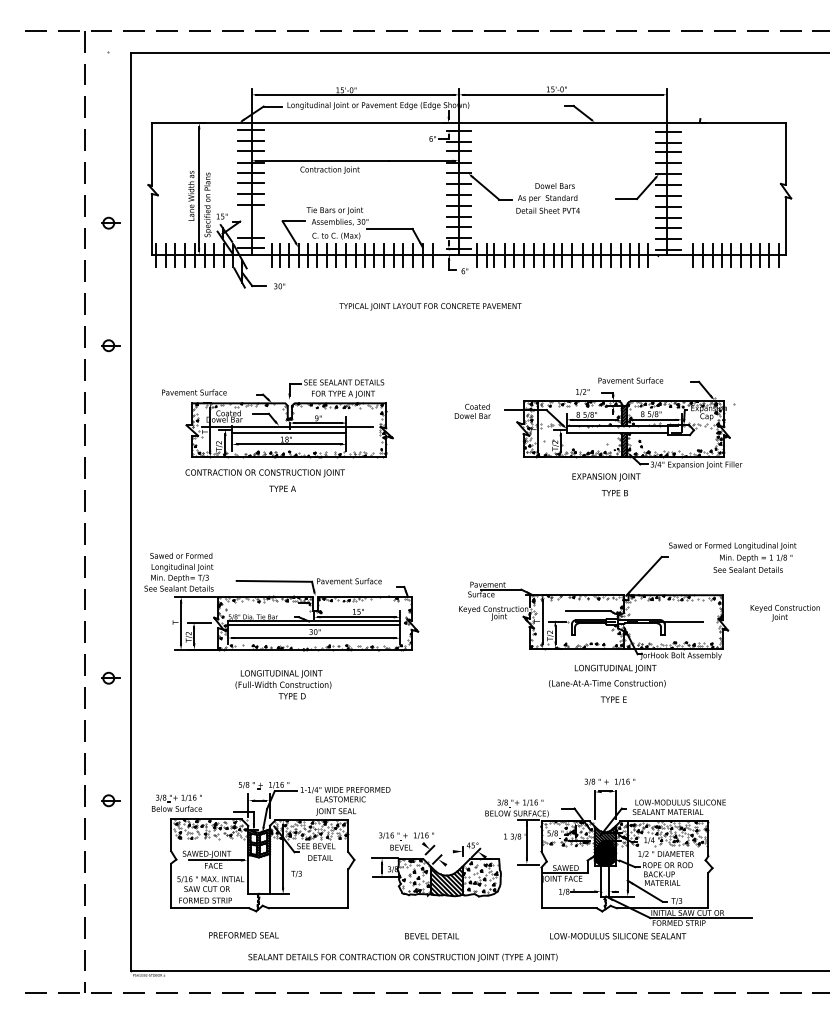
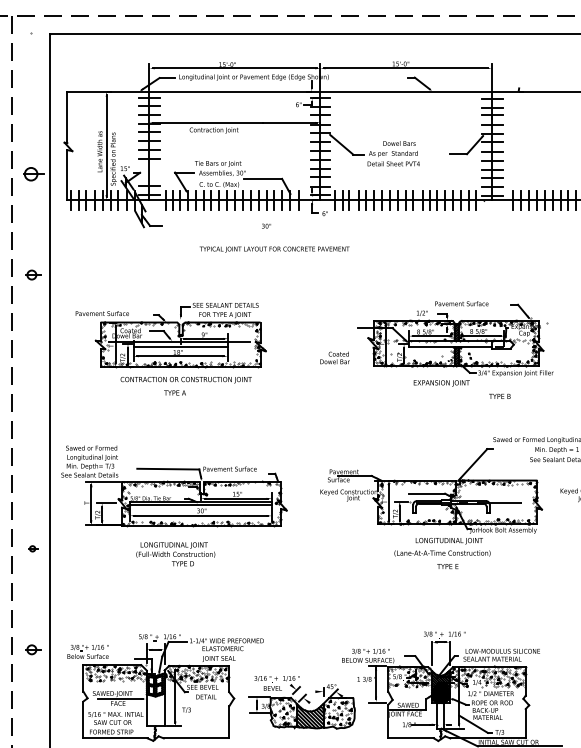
part: (110, 222) -> (33, 173), size x1.4
text: (279, 286) -> (266, 226), moved
text: (430, 306) -> (274, 249), moved
text: (472, 410) -> (334, 357), moved
text: (264, 473) -> (185, 380), moved
text: (614, 493) -> (499, 396), moved
part: (110, 677) -> (33, 548), size x0.6

